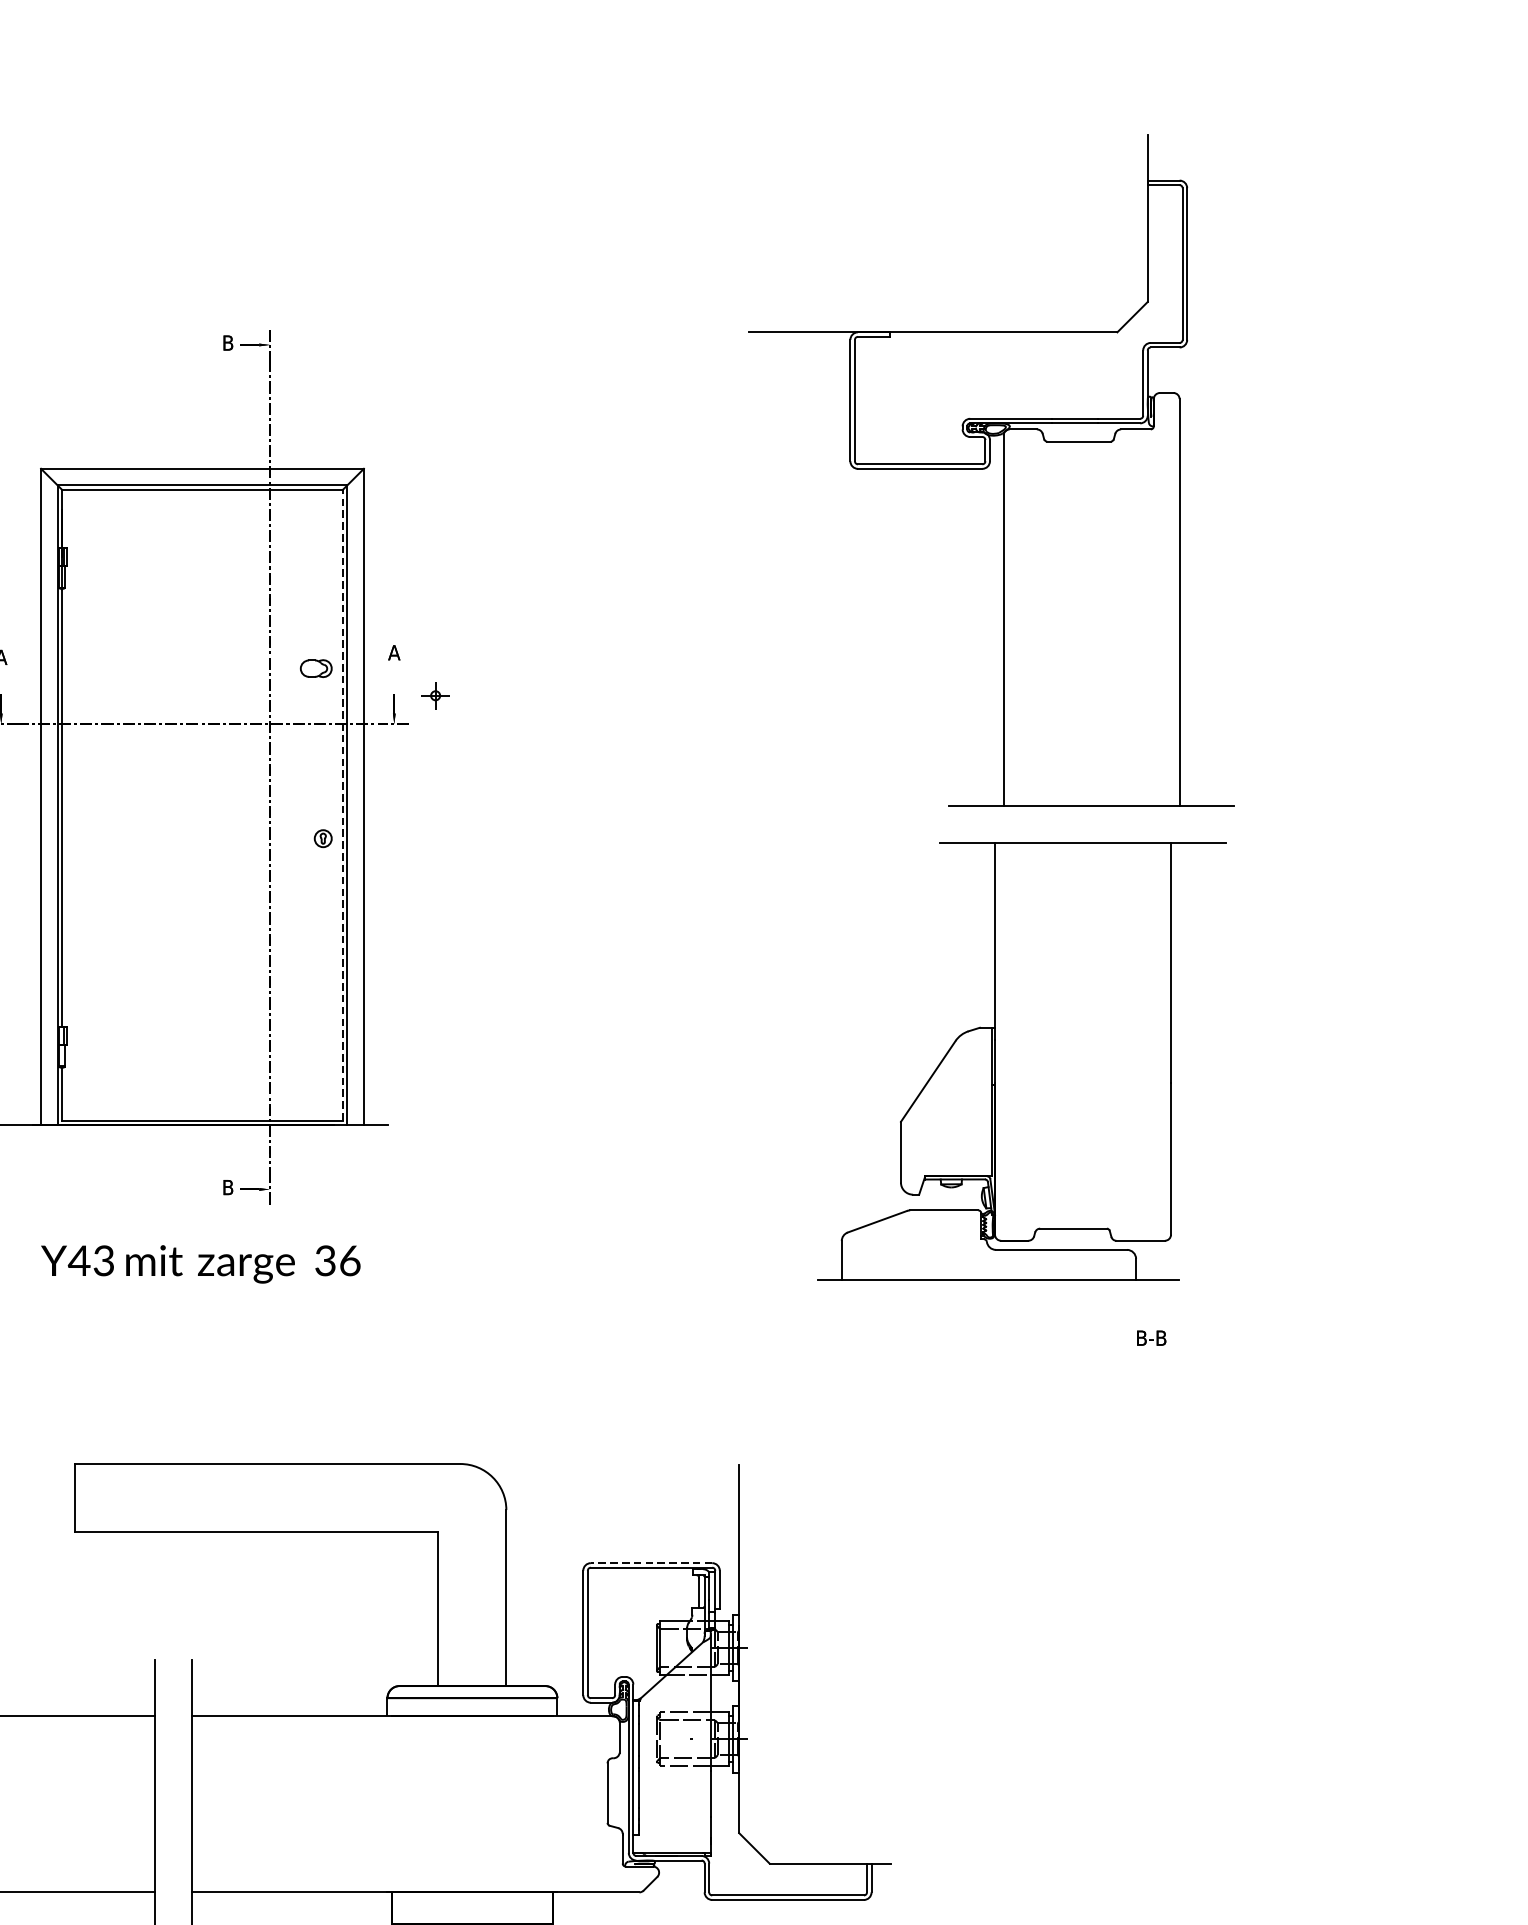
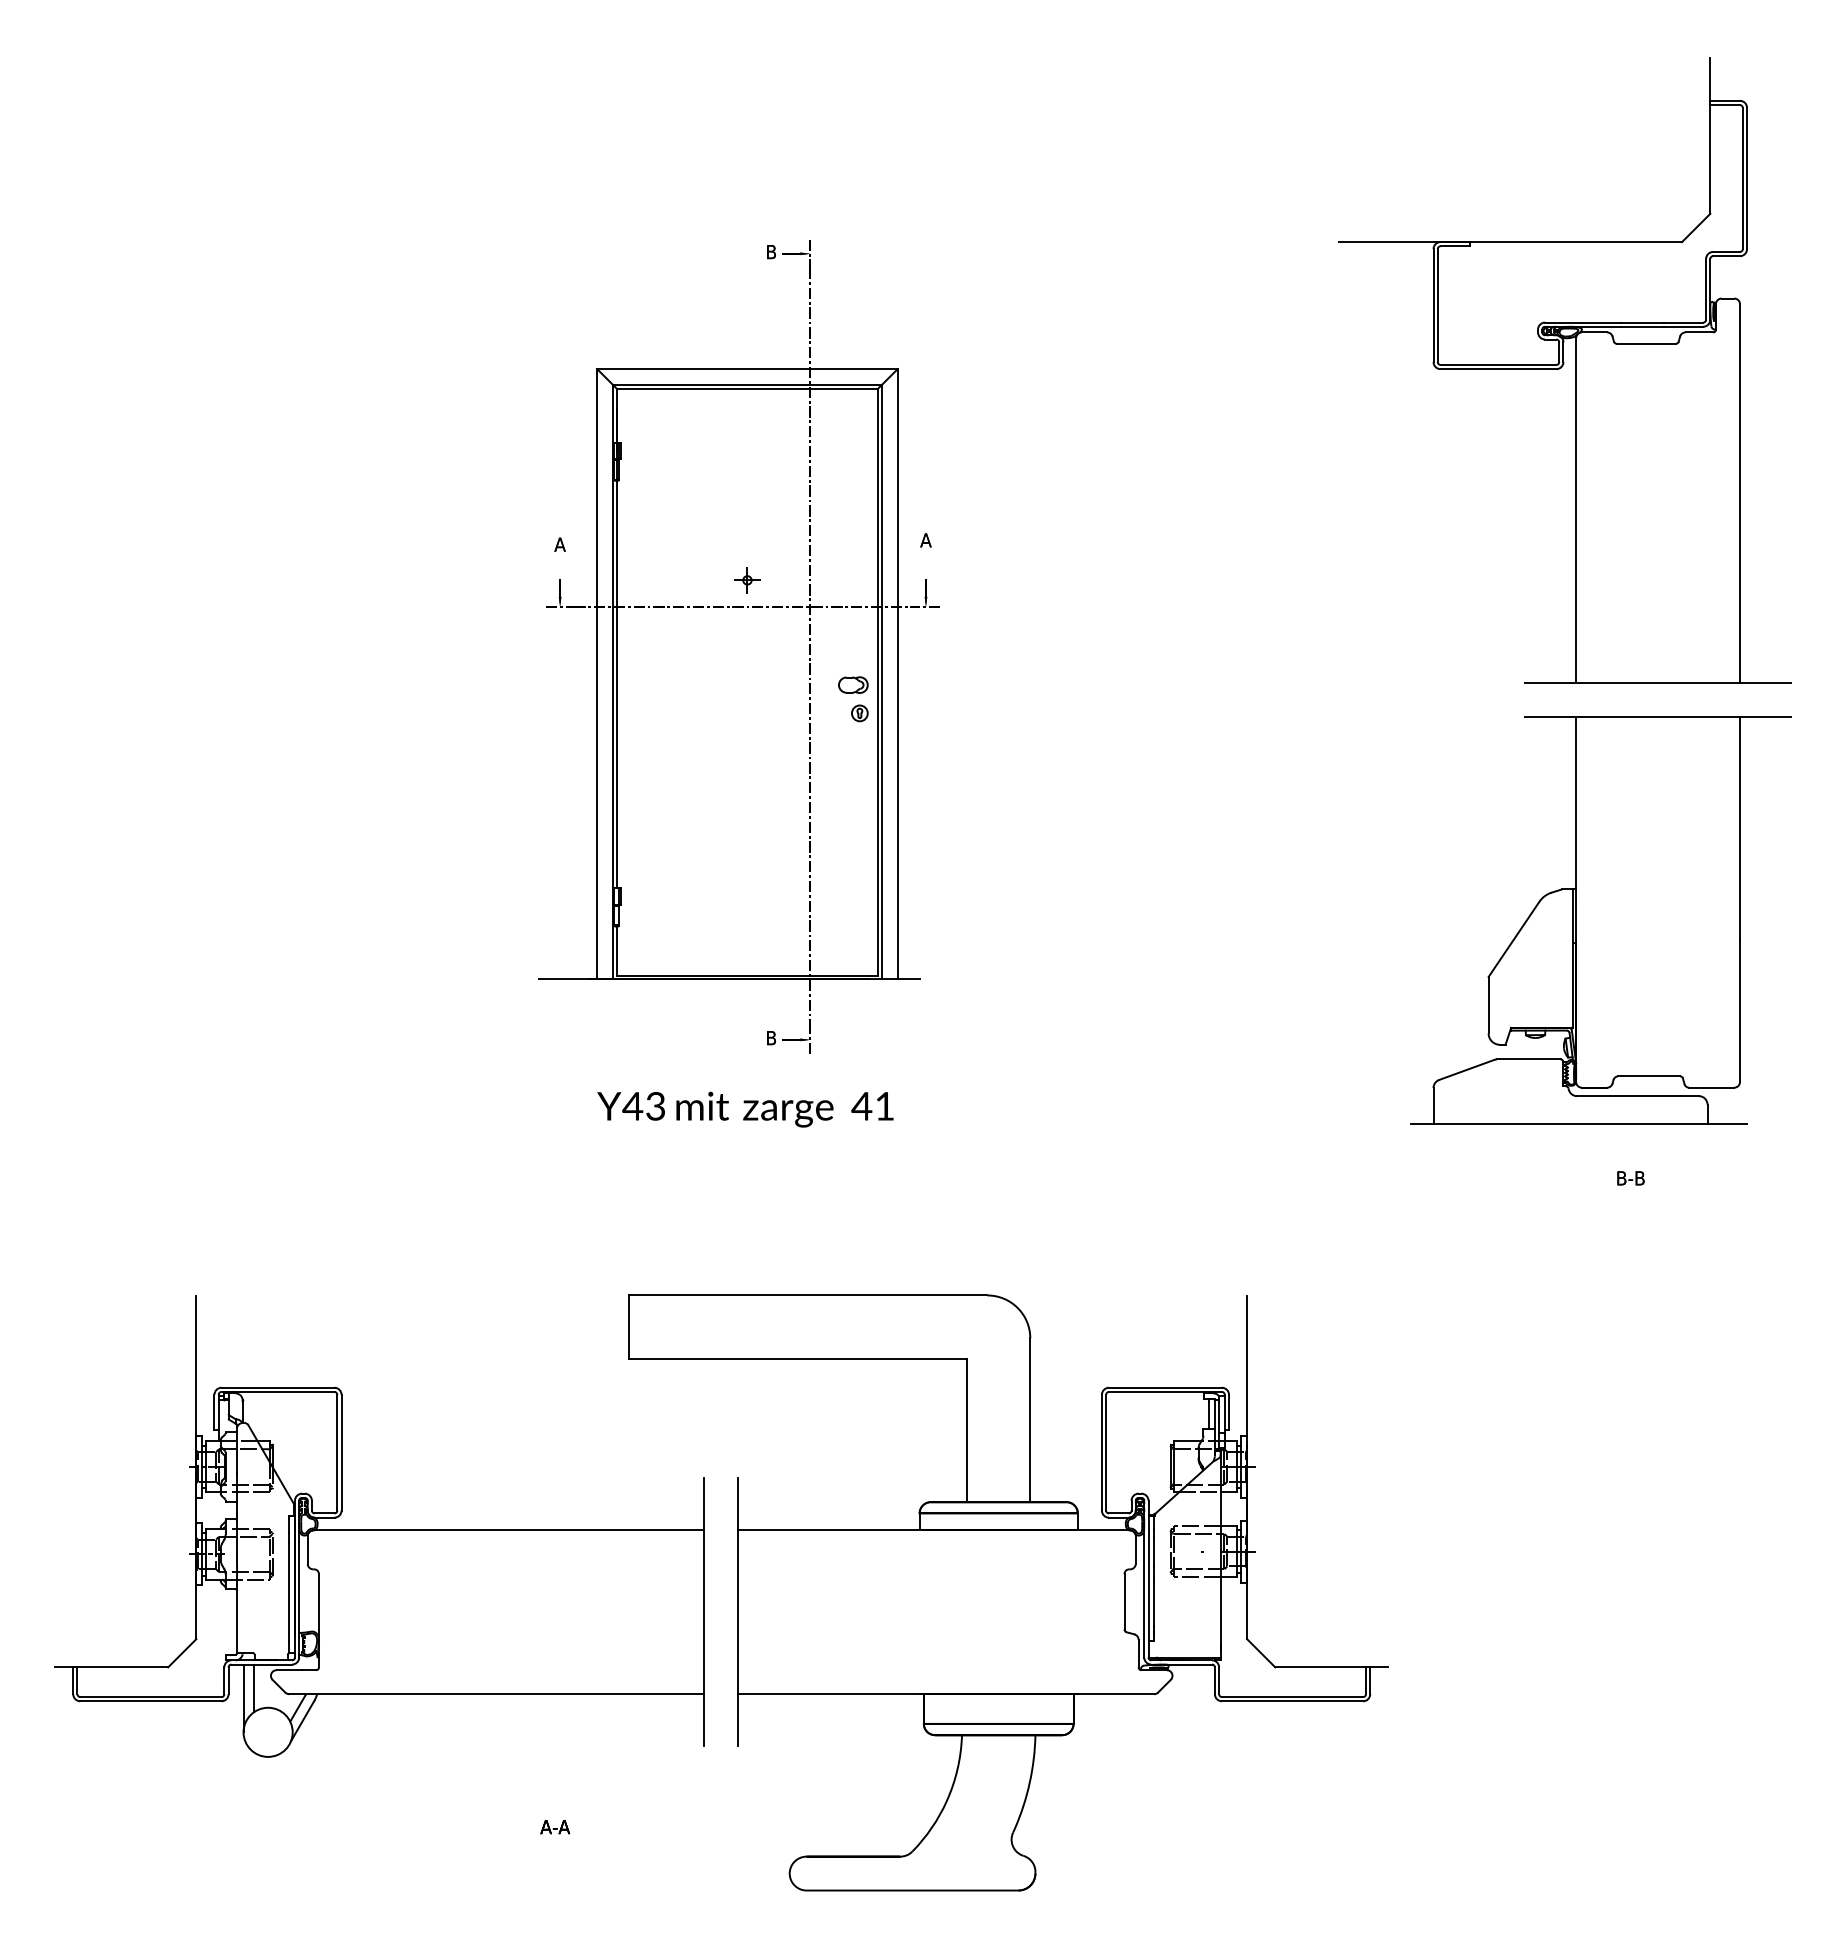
part: (991, 470) -> (1564, 370), moved
part: (316, 667) -> (853, 684), moved
part: (435, 695) -> (747, 580), moved
line: (342, 804) -> (877, 681), dashed -> solid
part: (1021, 1061) -> (1600, 920), moved
text: (336, 1260) -> (872, 1106), 36 -> 41
line: (650, 1562) -> (1164, 1387), dashed -> solid

